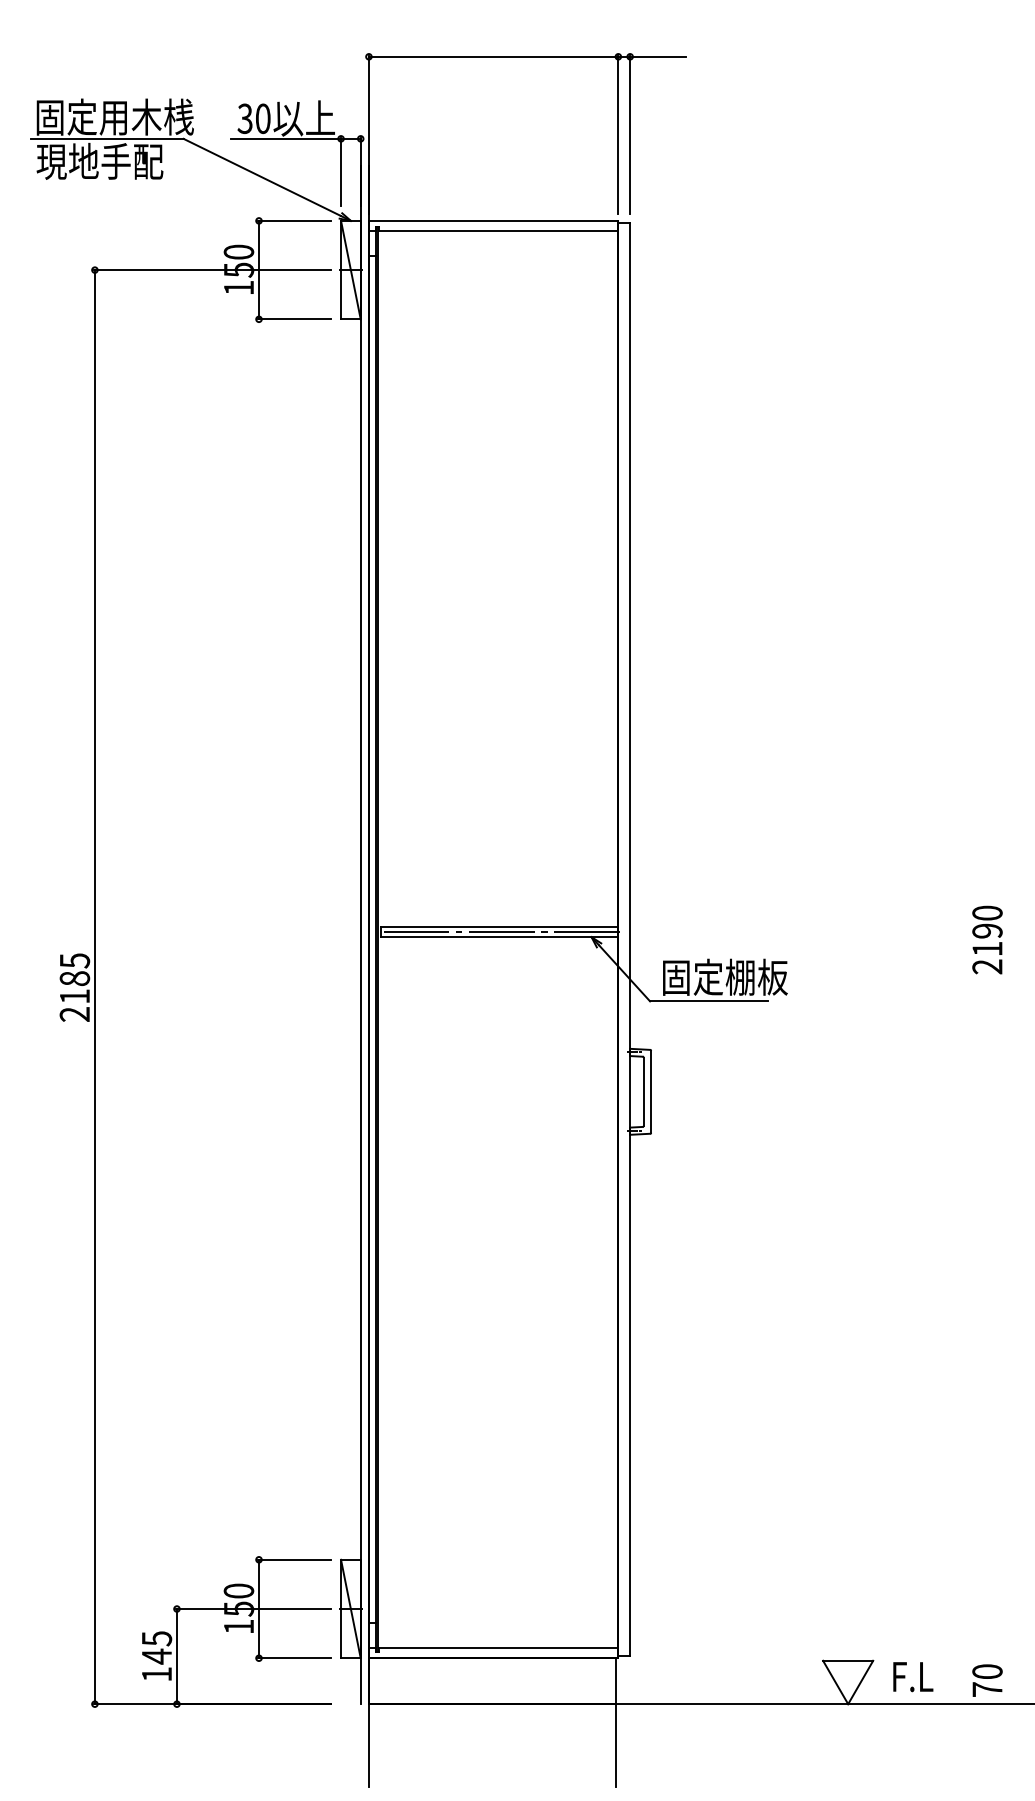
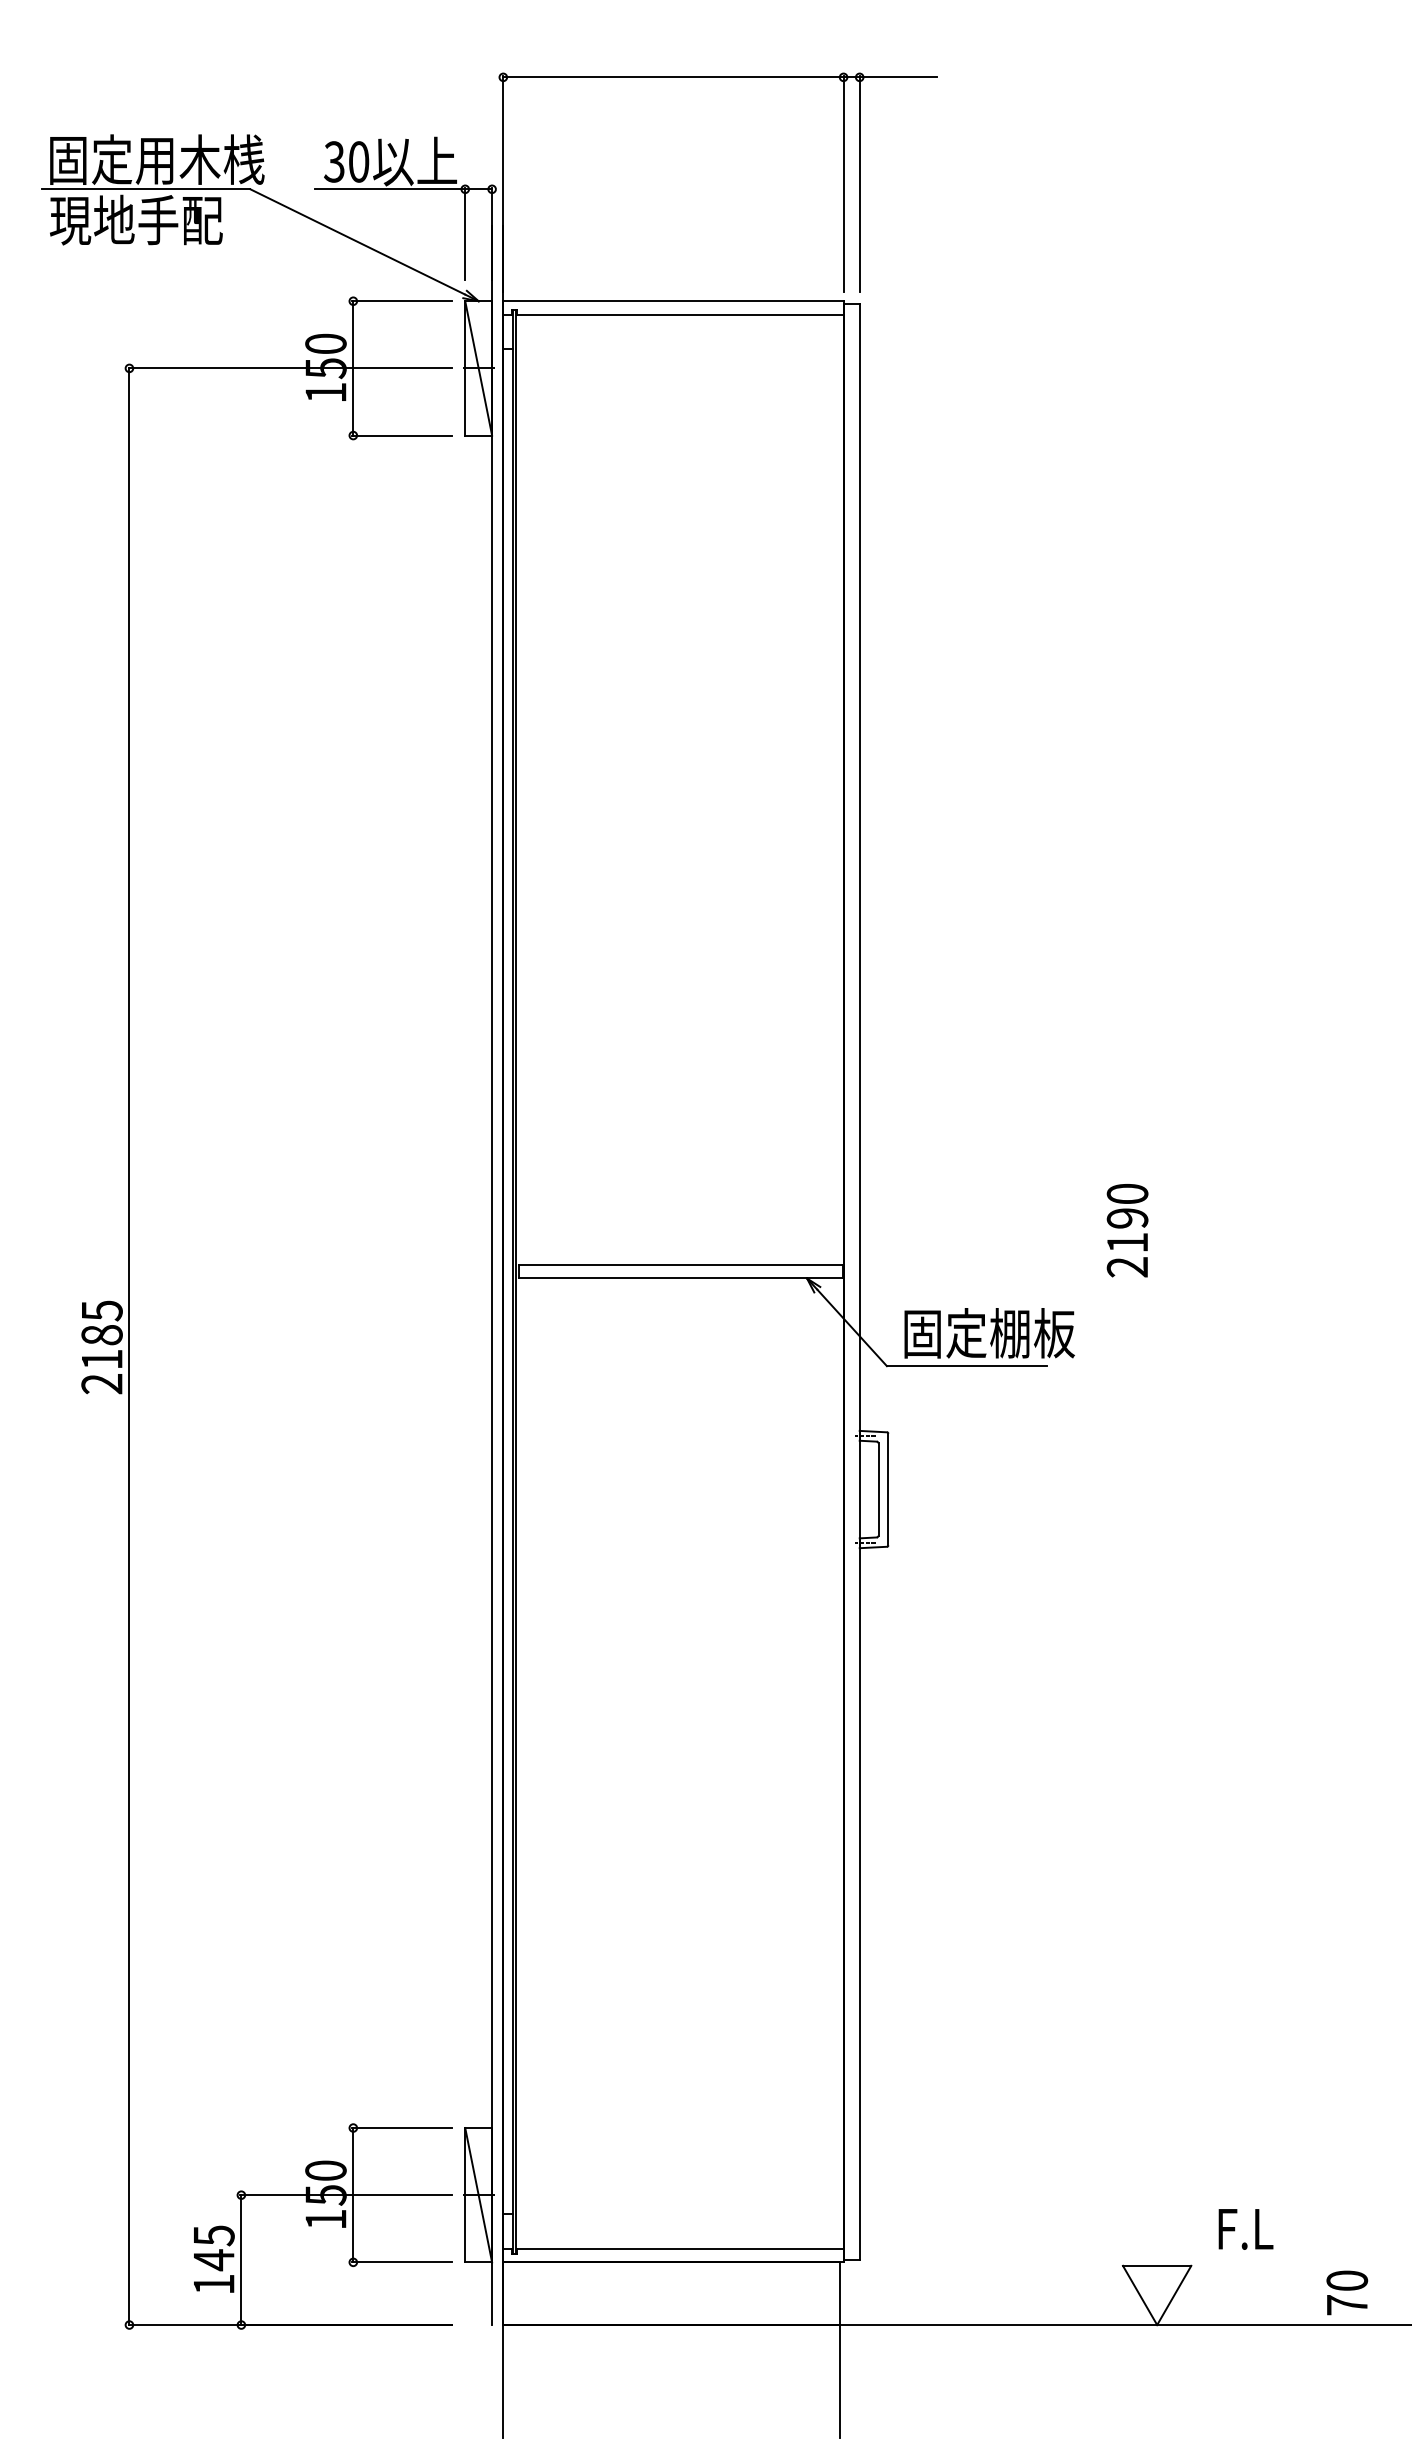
line: (498, 932) -> (680, 1272), removed
text: (987, 939) -> (1127, 1229), moved
text: (913, 1677) -> (1246, 2229), moved

